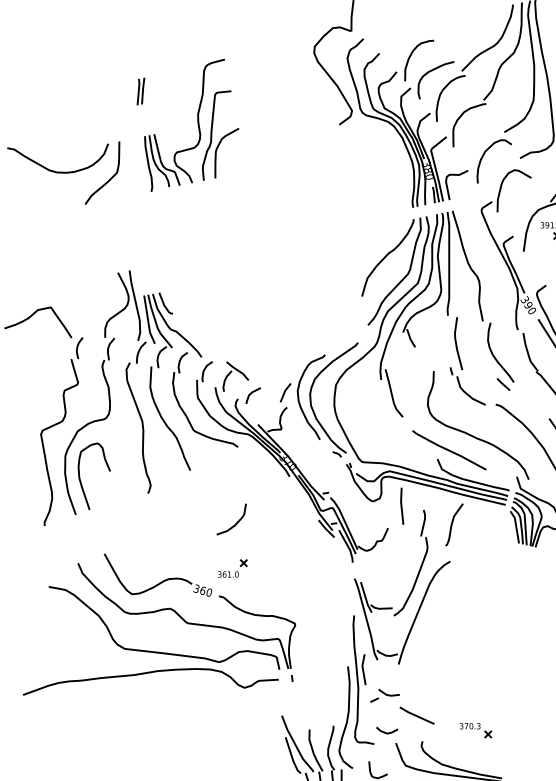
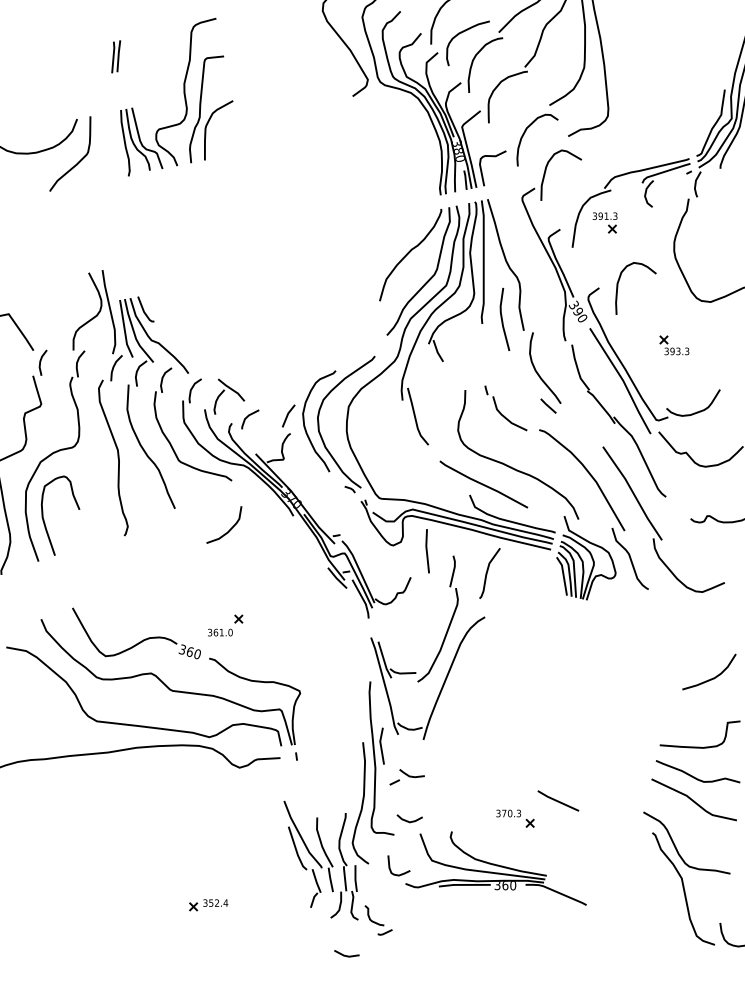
line: (456, 342) -> (502, 318), moved
curve: (235, 523) -> (229, 529), moved
line: (417, 715) -> (558, 800), moved

